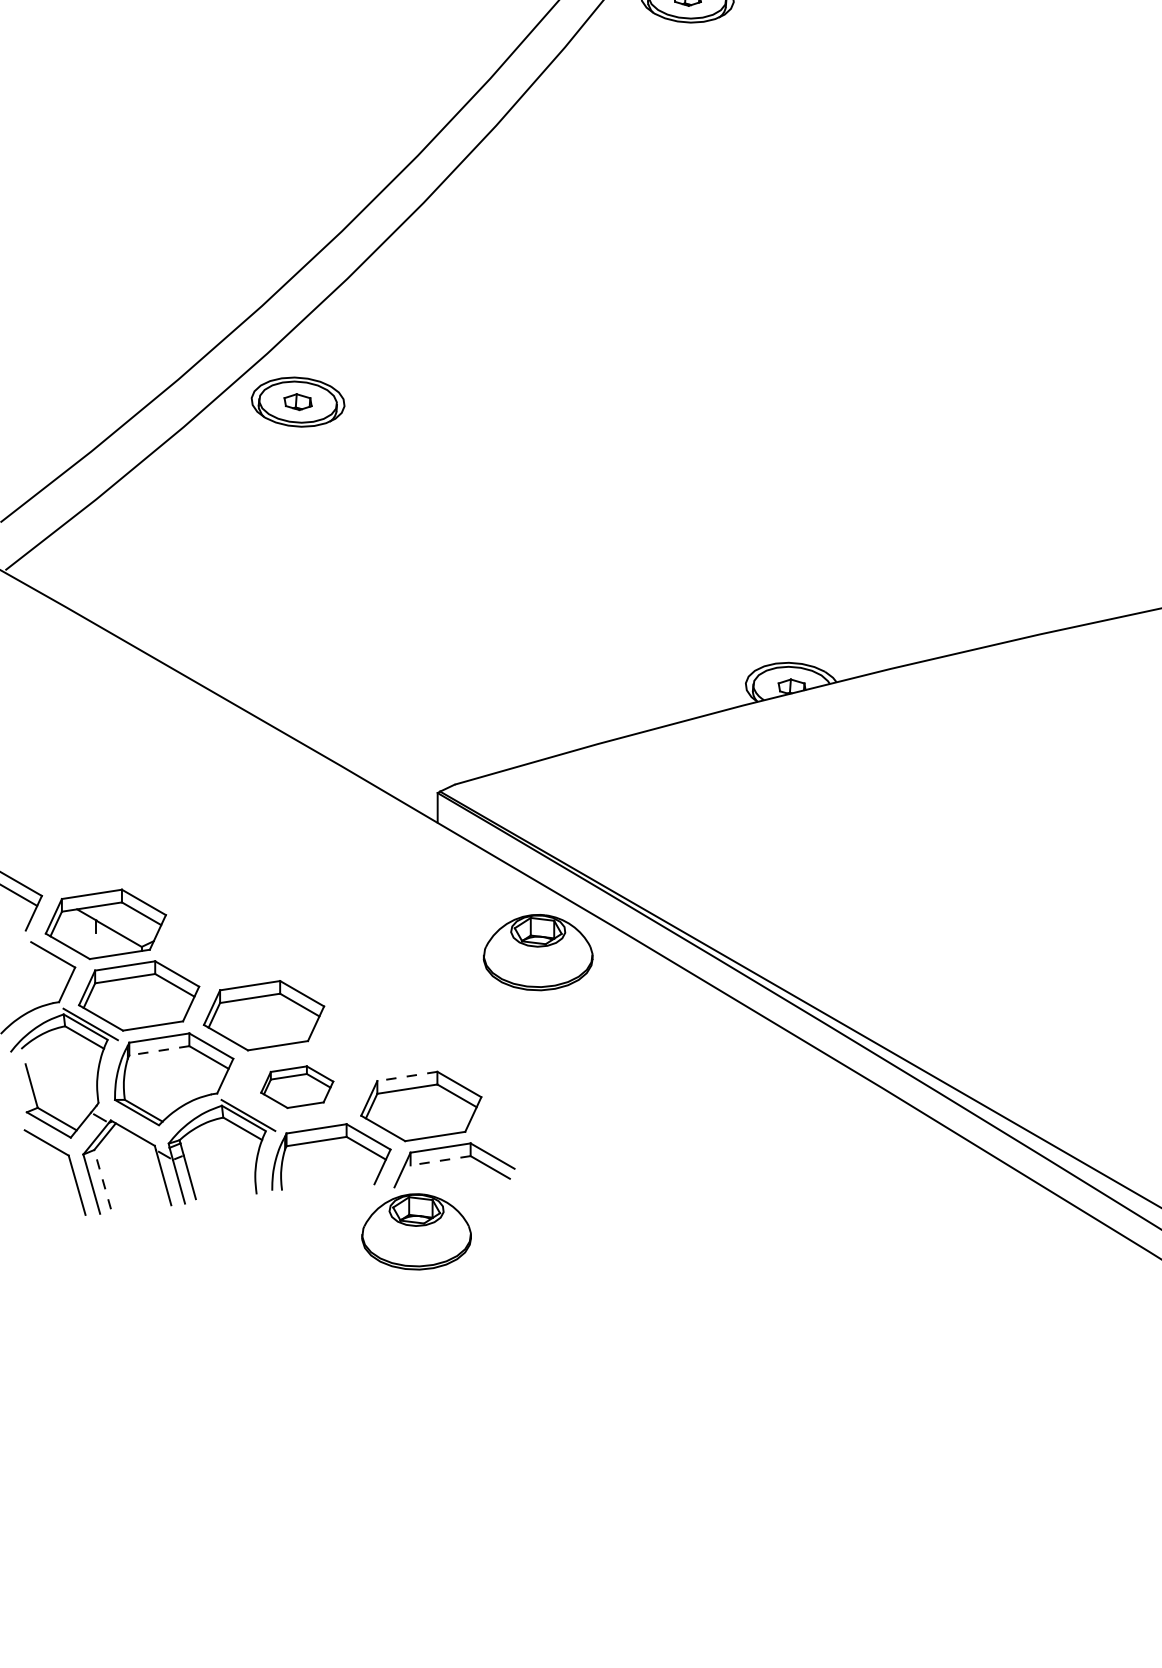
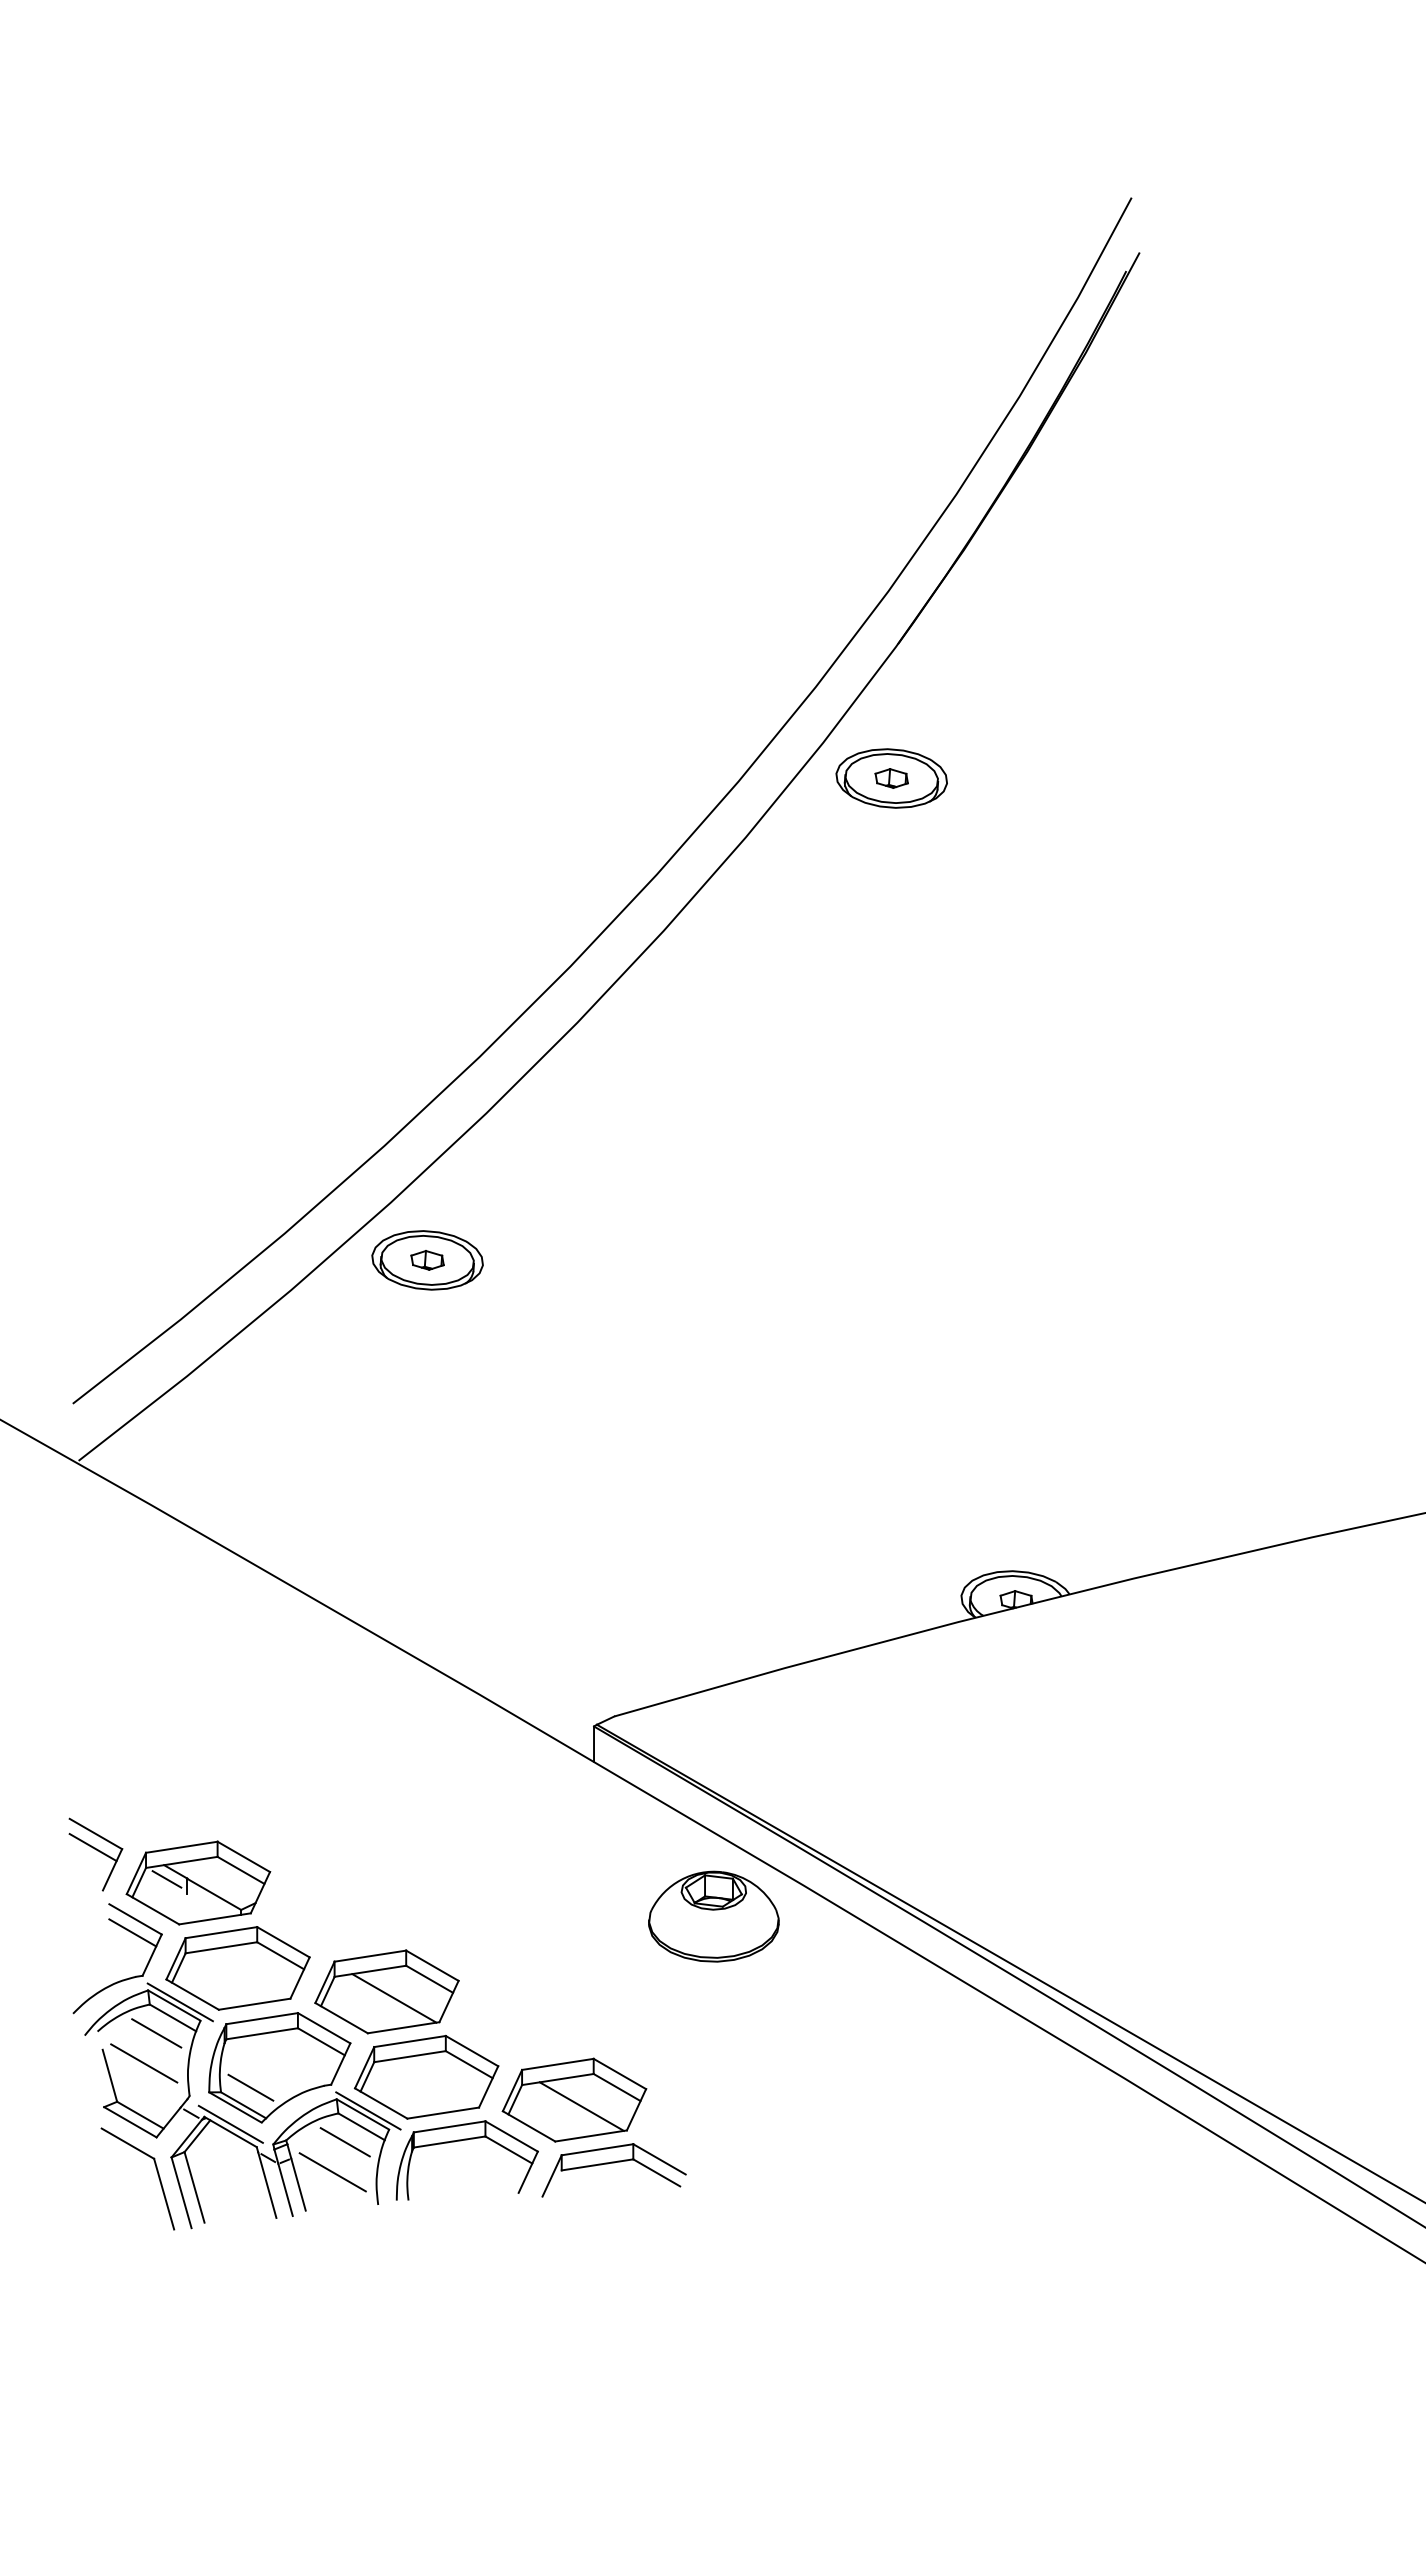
line: (79, 921) -> (166, 1879), added
line: (50, 965) -> (132, 1932), added
line: (270, 1021) -> (394, 1998), added
line: (70, 1050) -> (156, 2033), added
line: (158, 1050) -> (261, 2033), dashed -> solid
line: (60, 1075) -> (144, 2063), added
line: (407, 1076) -> (557, 2064), dashed -> solid
part: (297, 1086) -> (426, 2076), size x1.67
line: (149, 1095) -> (250, 2087), added
line: (427, 1111) -> (581, 2106), added
line: (132, 1126) -> (230, 2124), added
line: (228, 1141) -> (344, 2141), added
line: (440, 1160) -> (597, 2164), dashed -> solid
line: (218, 1166) -> (332, 2171), added
line: (102, 1179) -> (194, 2187), dashed -> solid
part: (416, 1231) -> (568, 2249), removed

